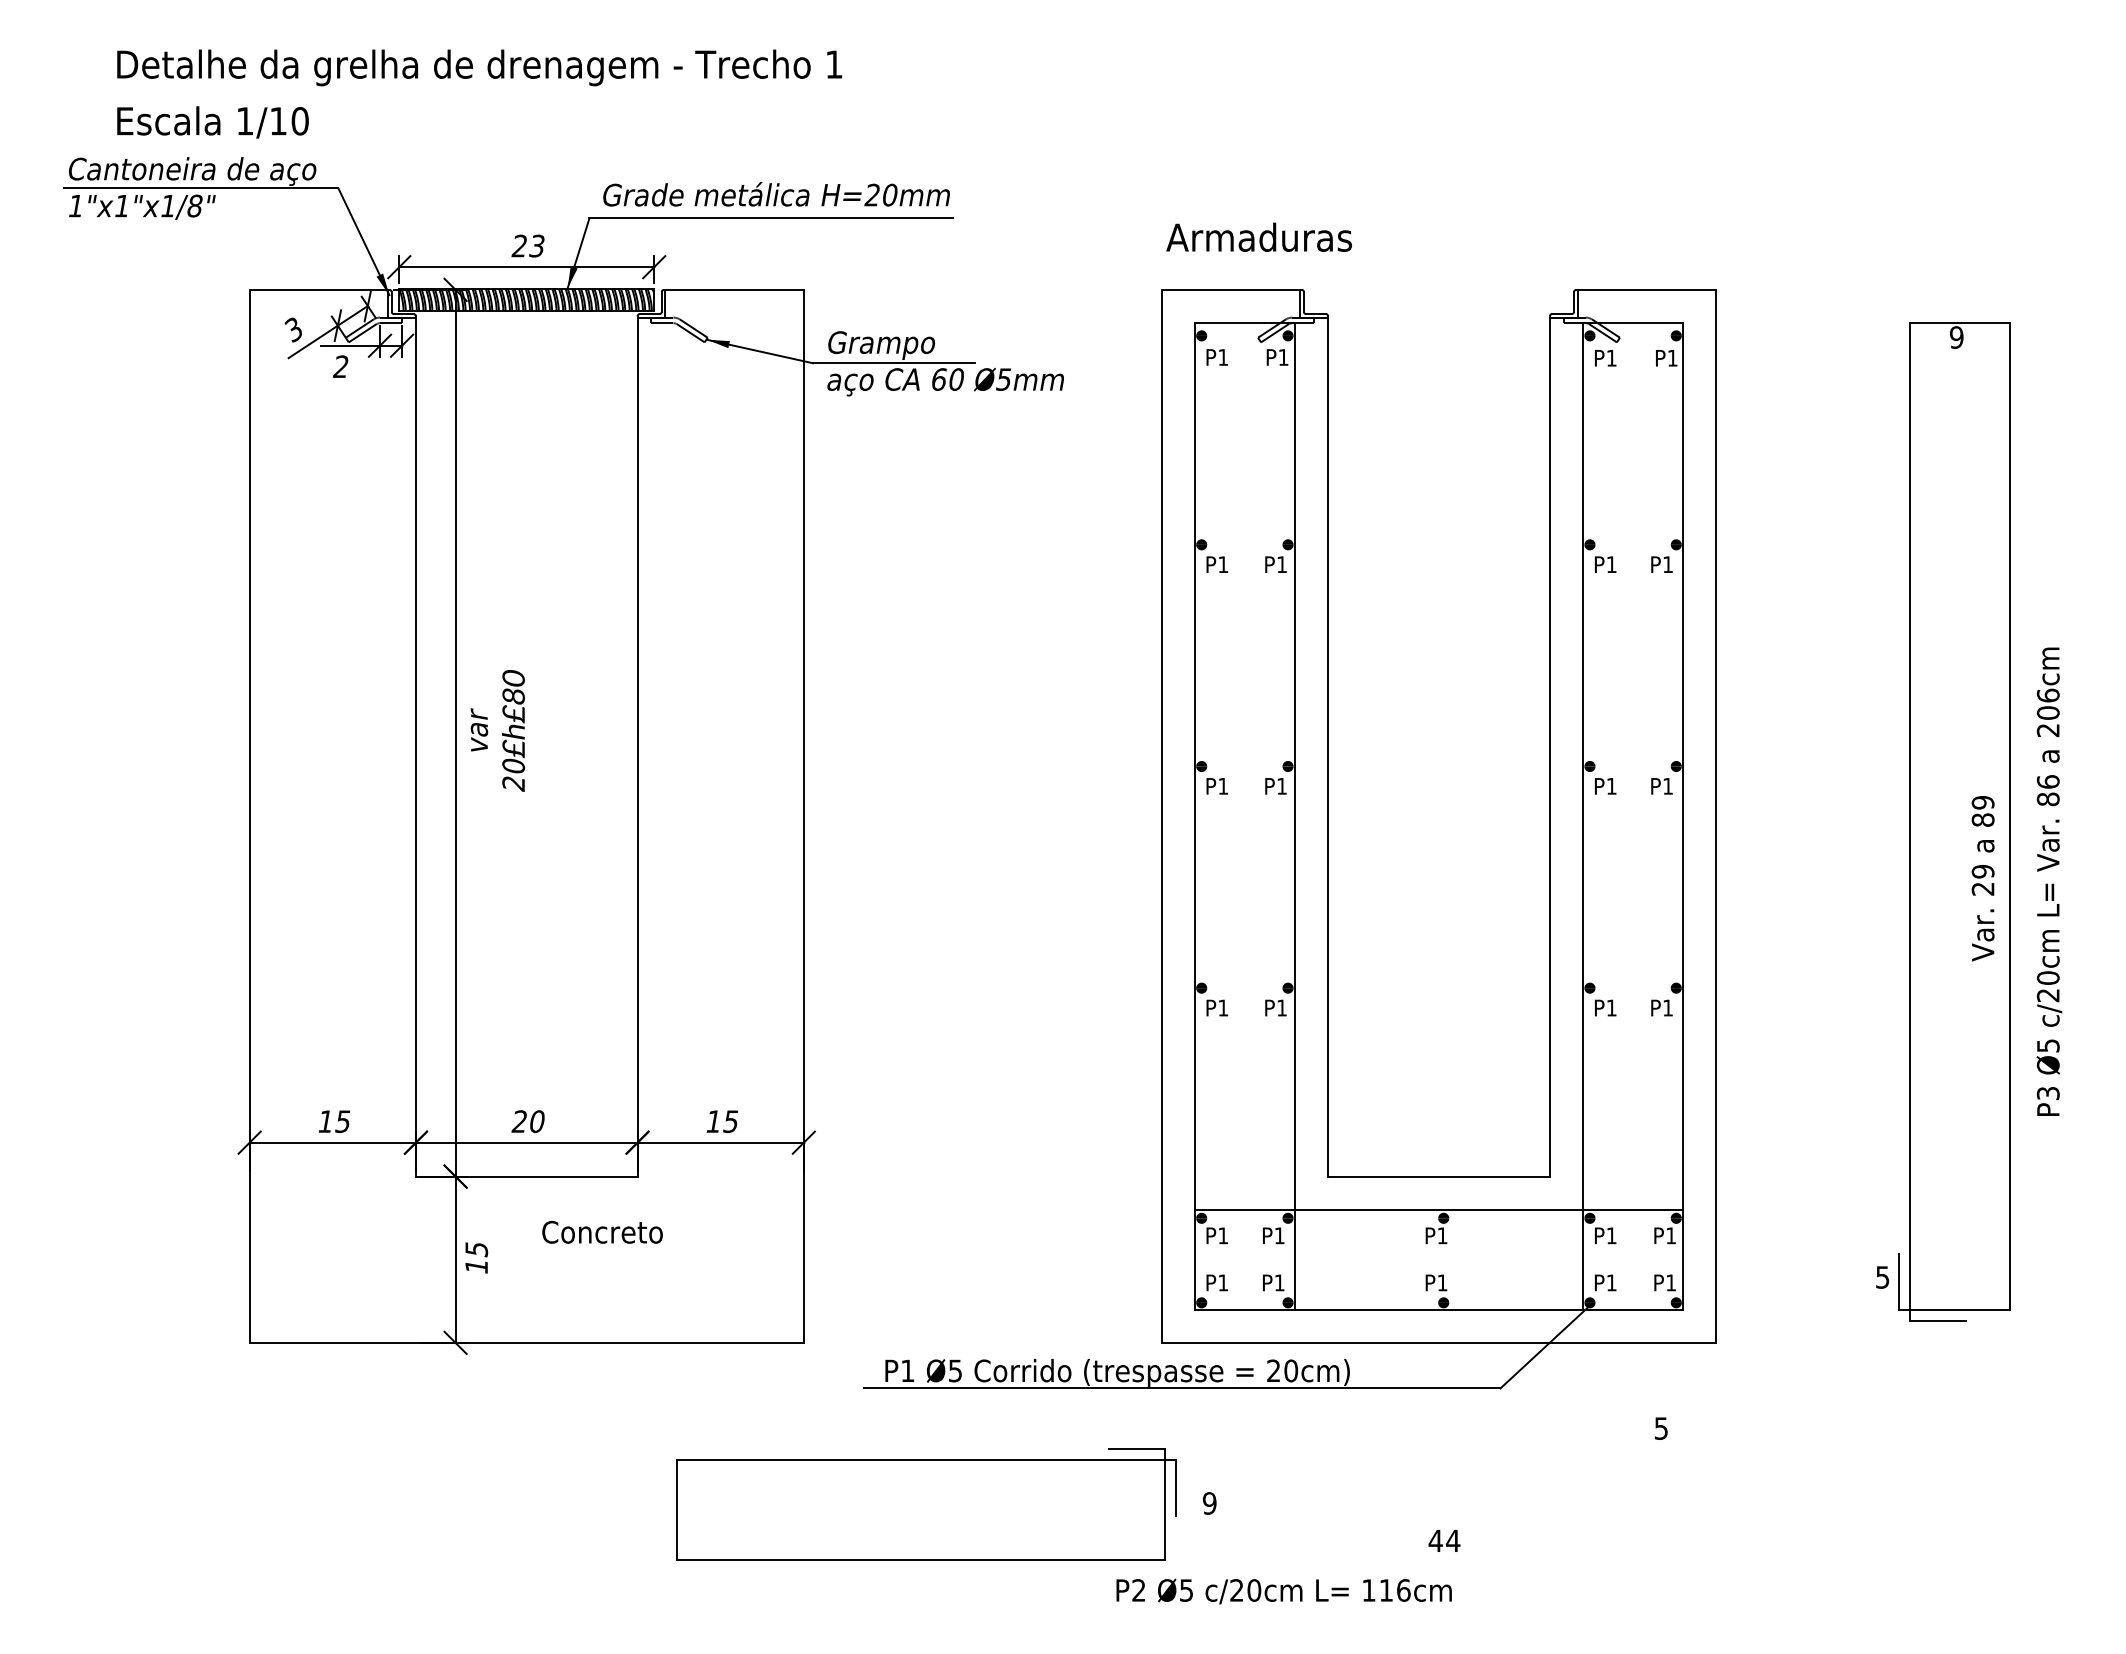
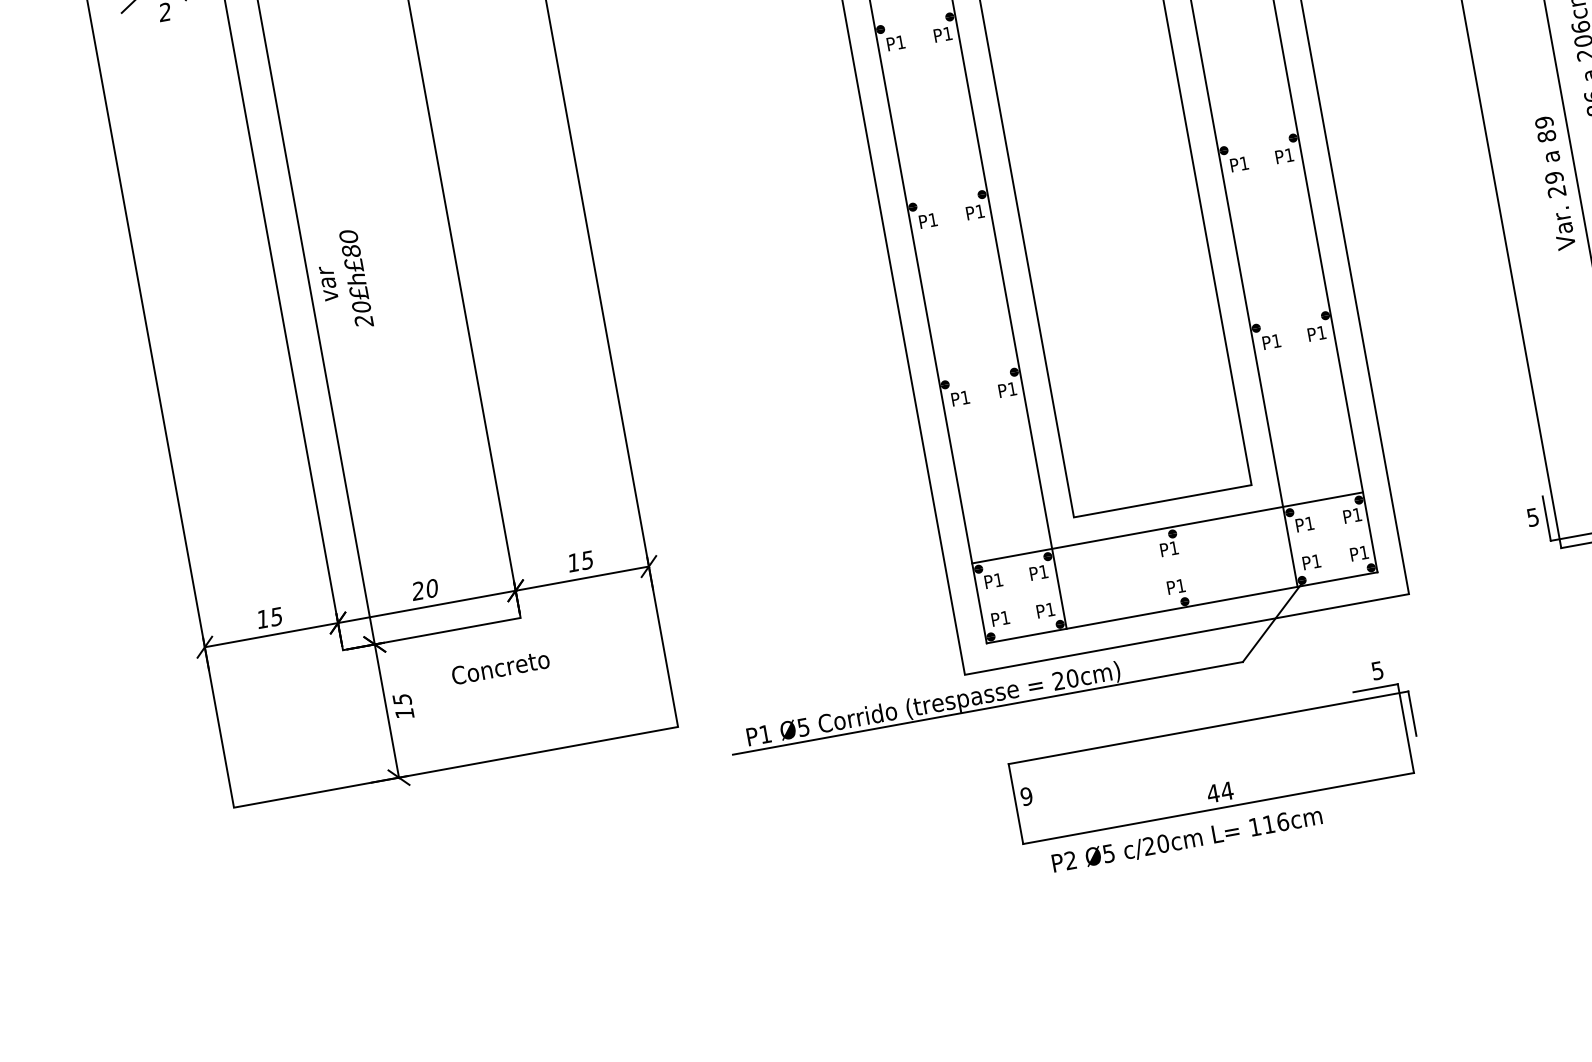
part: (926, 1504) -> (1214, 763), moved
text: (1283, 1591) -> (1186, 840), moved

